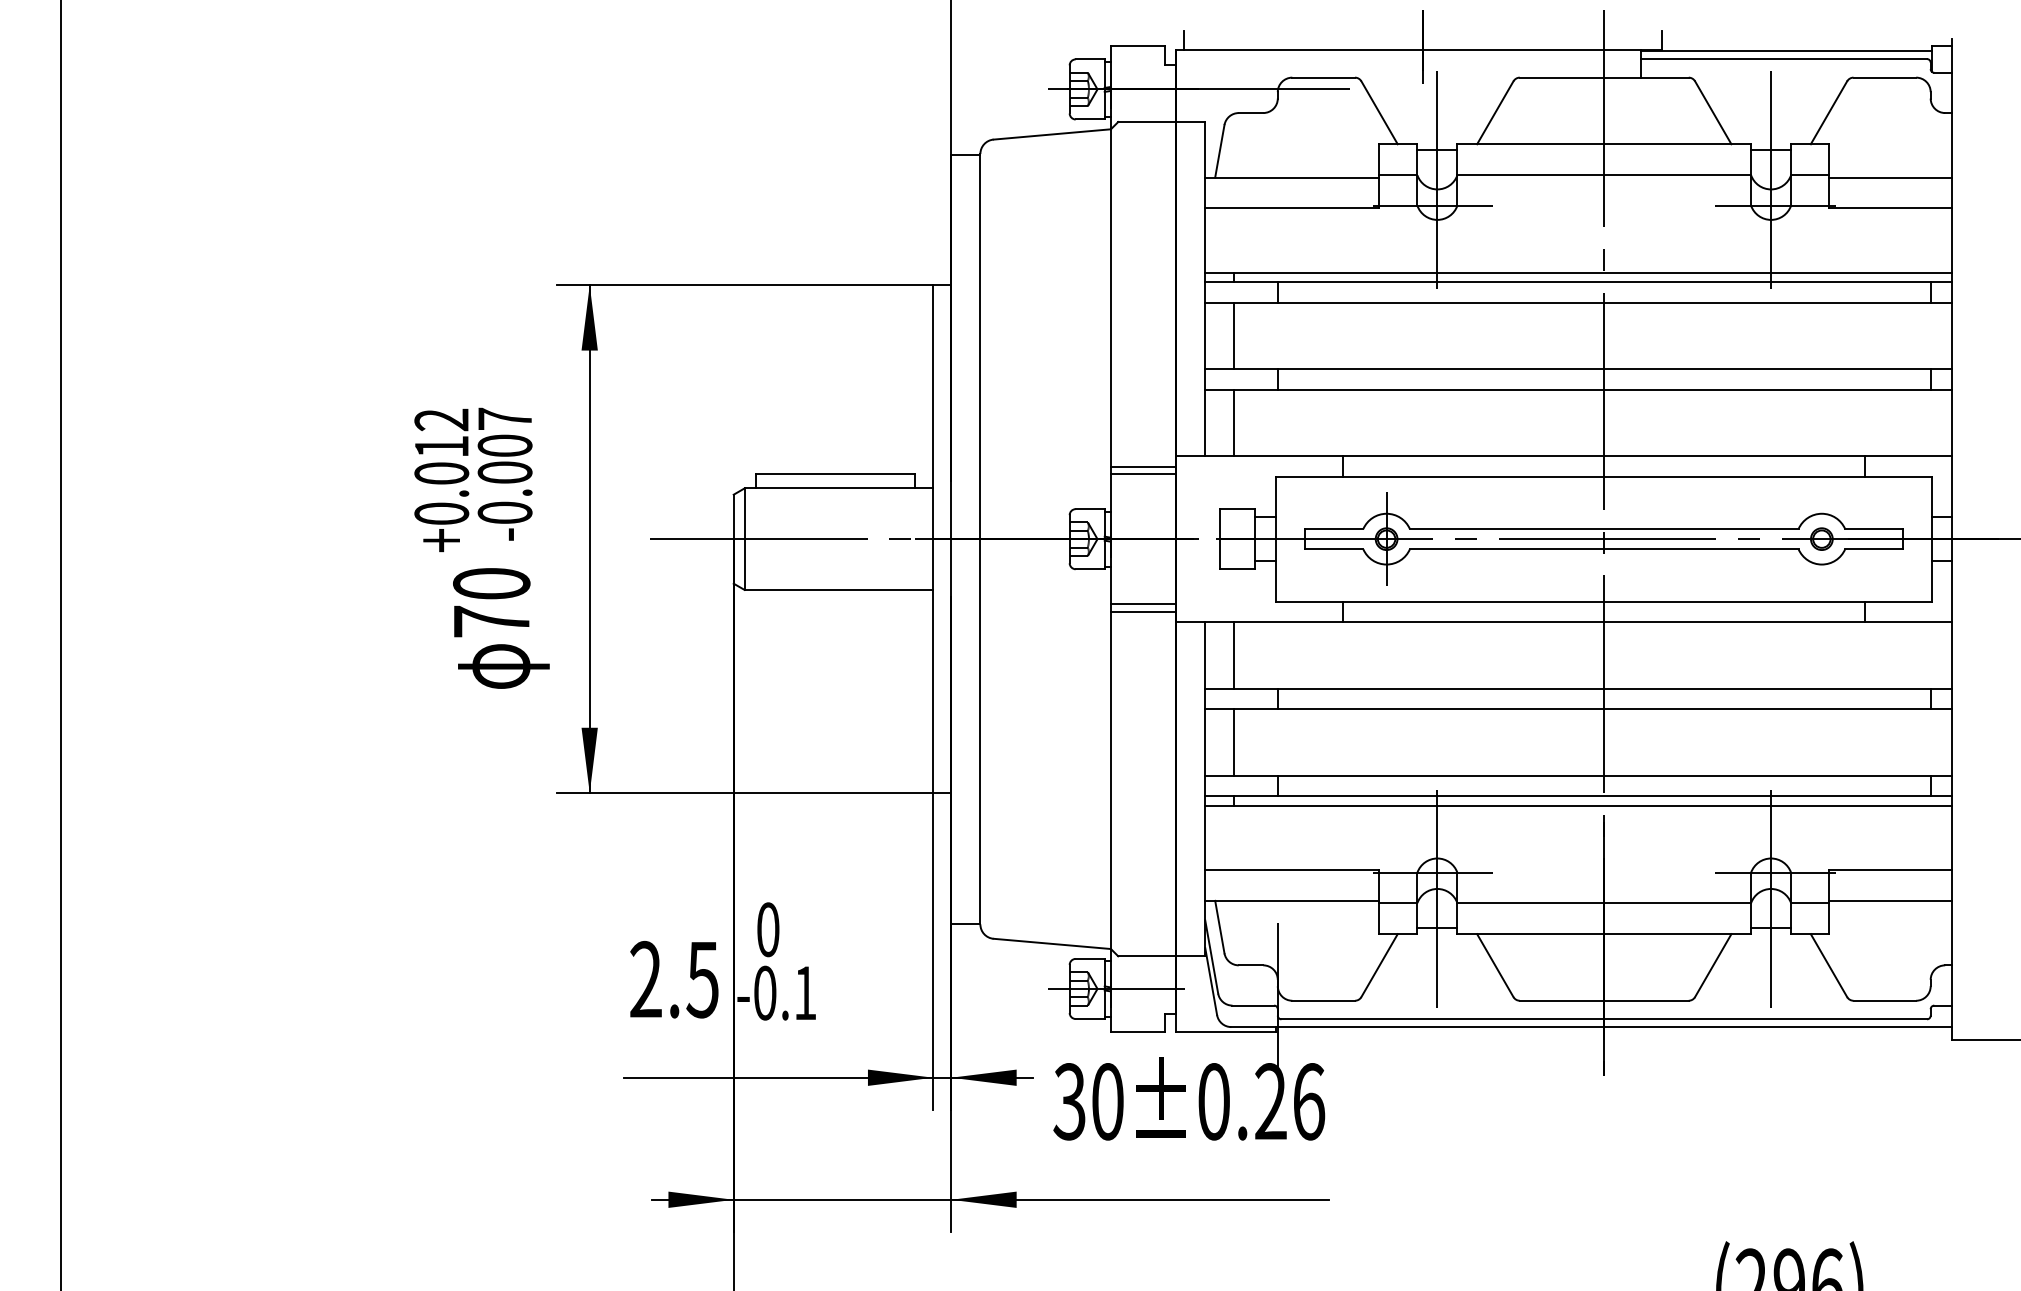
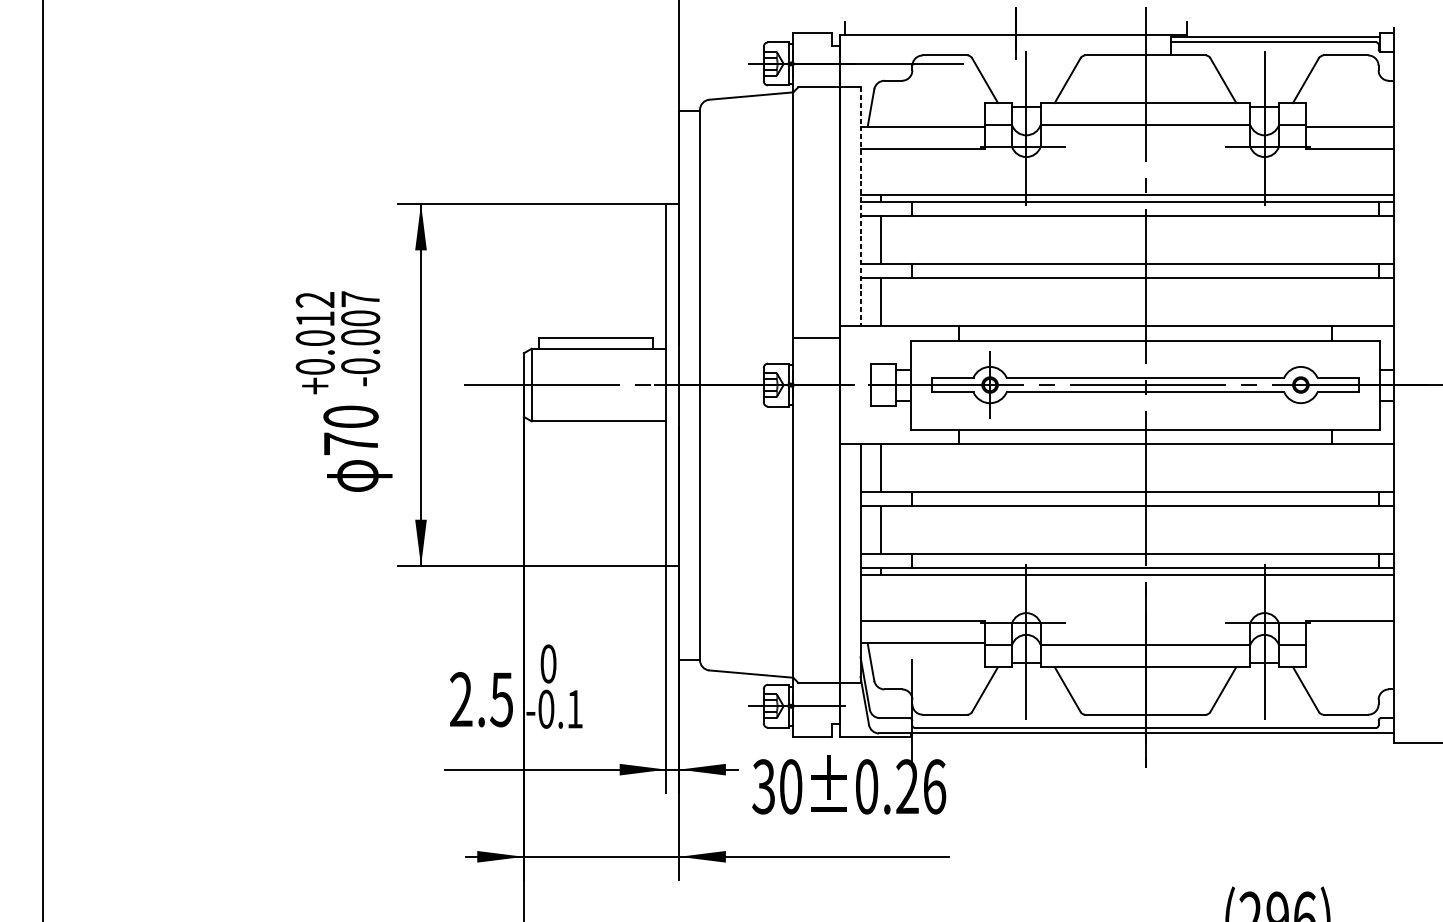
line: (1205, 289) -> (860, 206), solid -> dashed
line: (1143, 466) -> (816, 333), removed
line: (1143, 604) -> (816, 431), removed
line: (1143, 611) -> (816, 436), removed
line: (1890, 900) -> (1349, 643), removed

